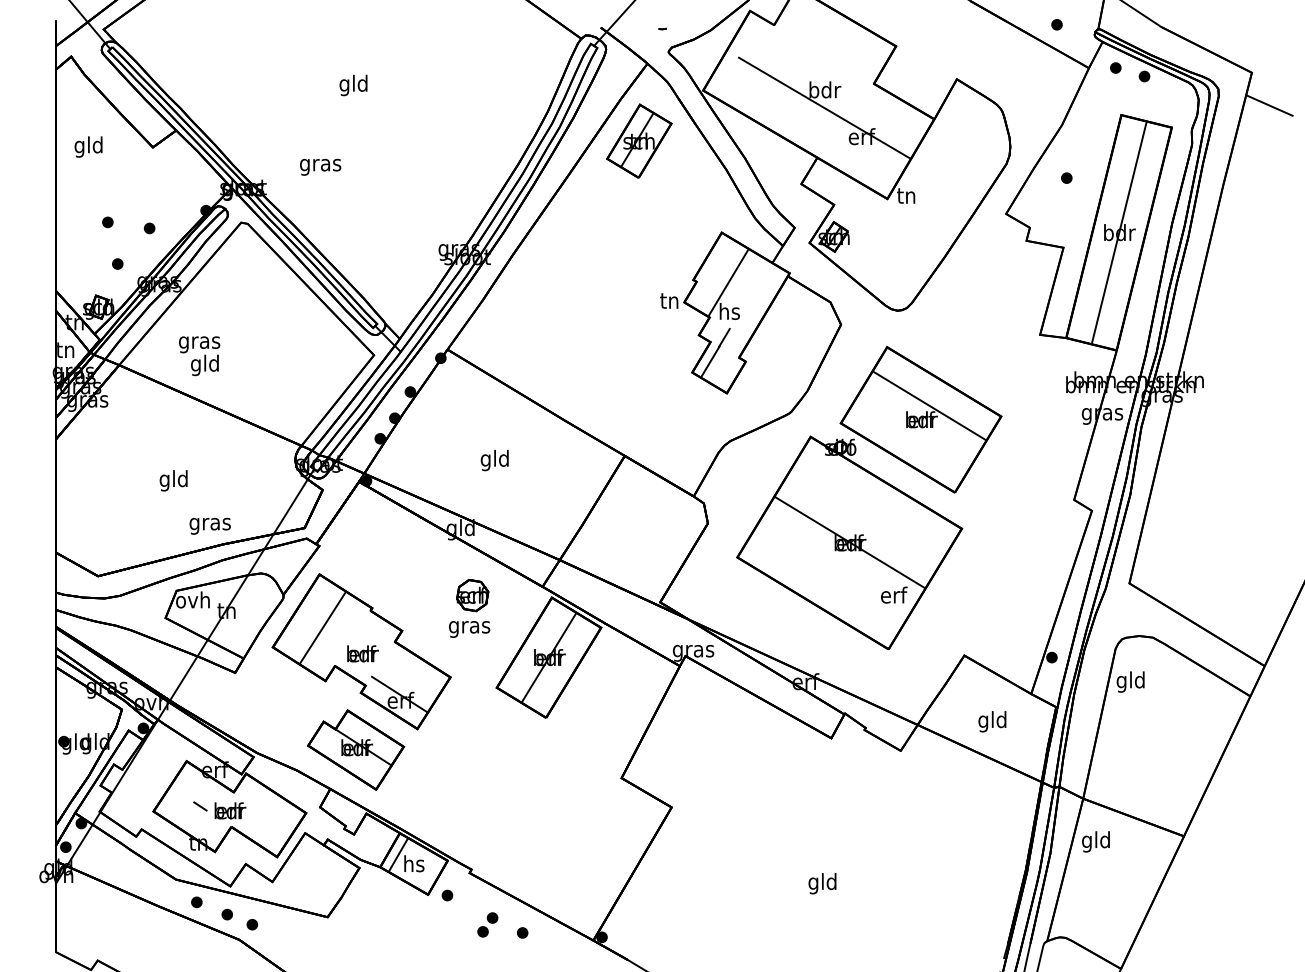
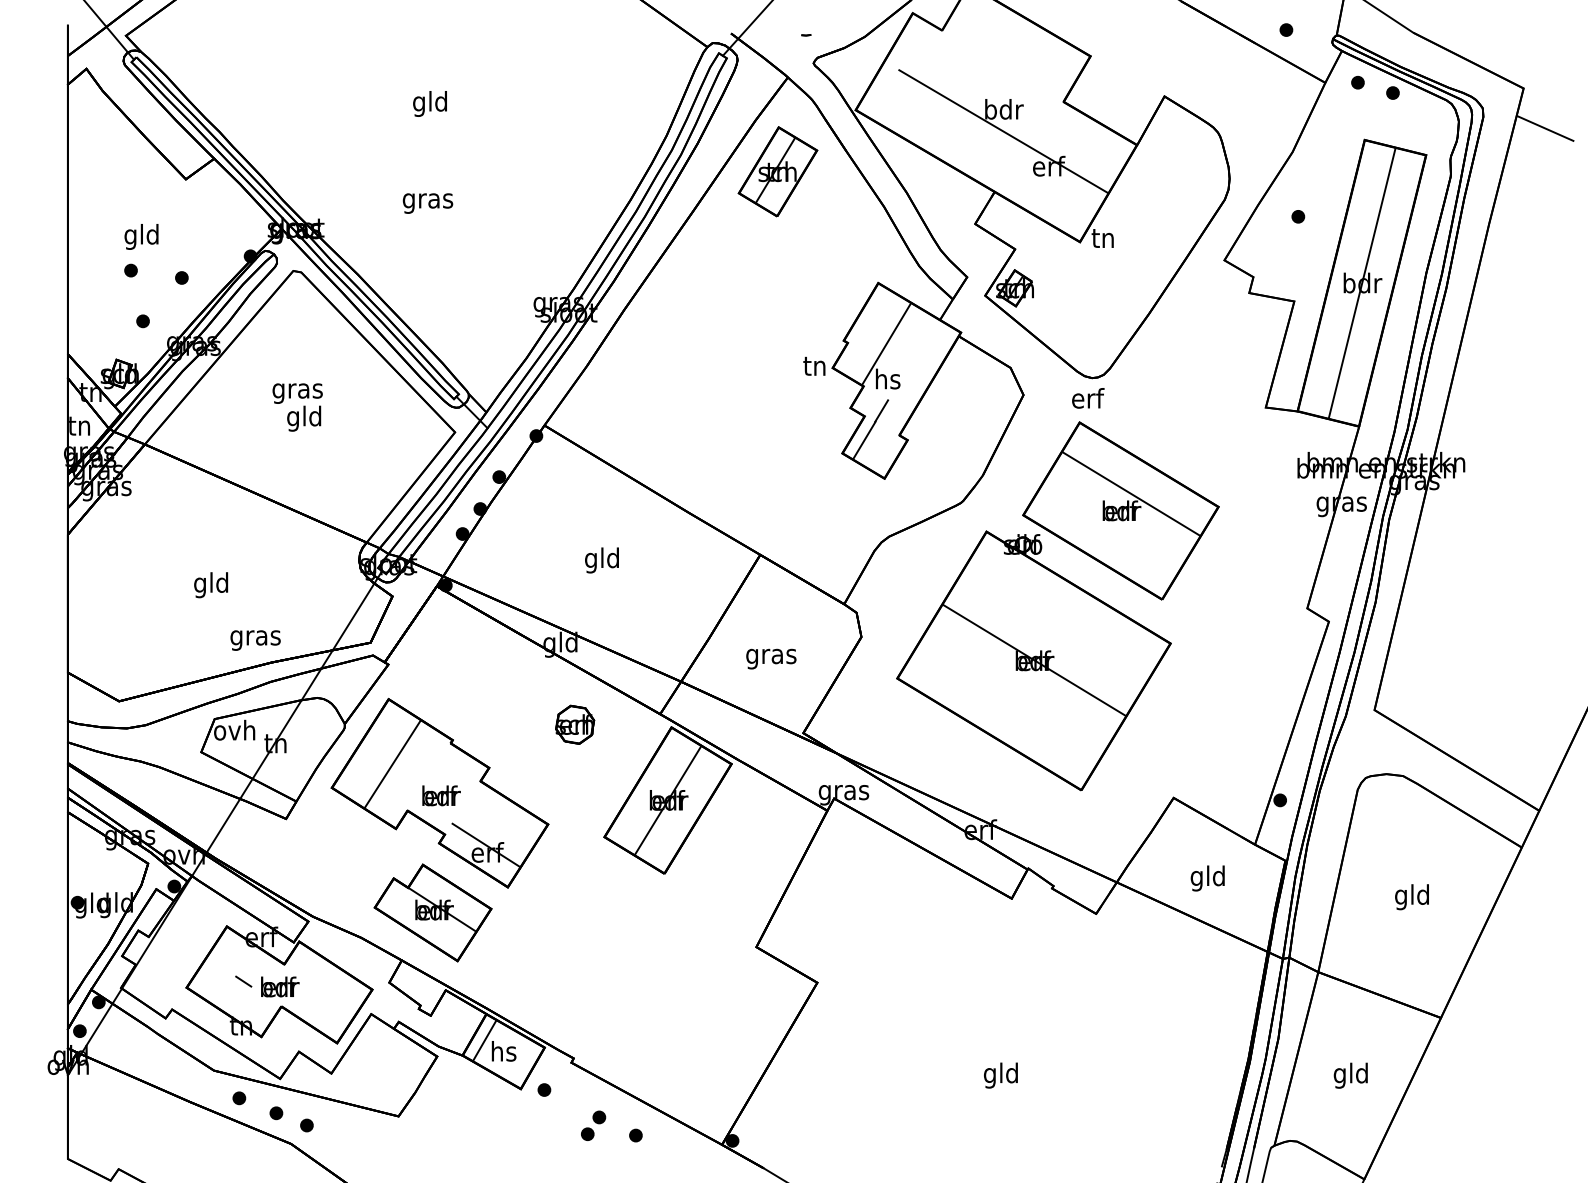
text: (88, 146) -> (141, 236), moved
text: (320, 167) -> (427, 203), moved
text: (199, 356) -> (297, 407), moved
text: (894, 595) -> (1088, 398), moved
text: (469, 628) -> (771, 658), moved
text: (1130, 682) -> (1411, 897), moved
text: (1095, 841) -> (1350, 1075), moved

